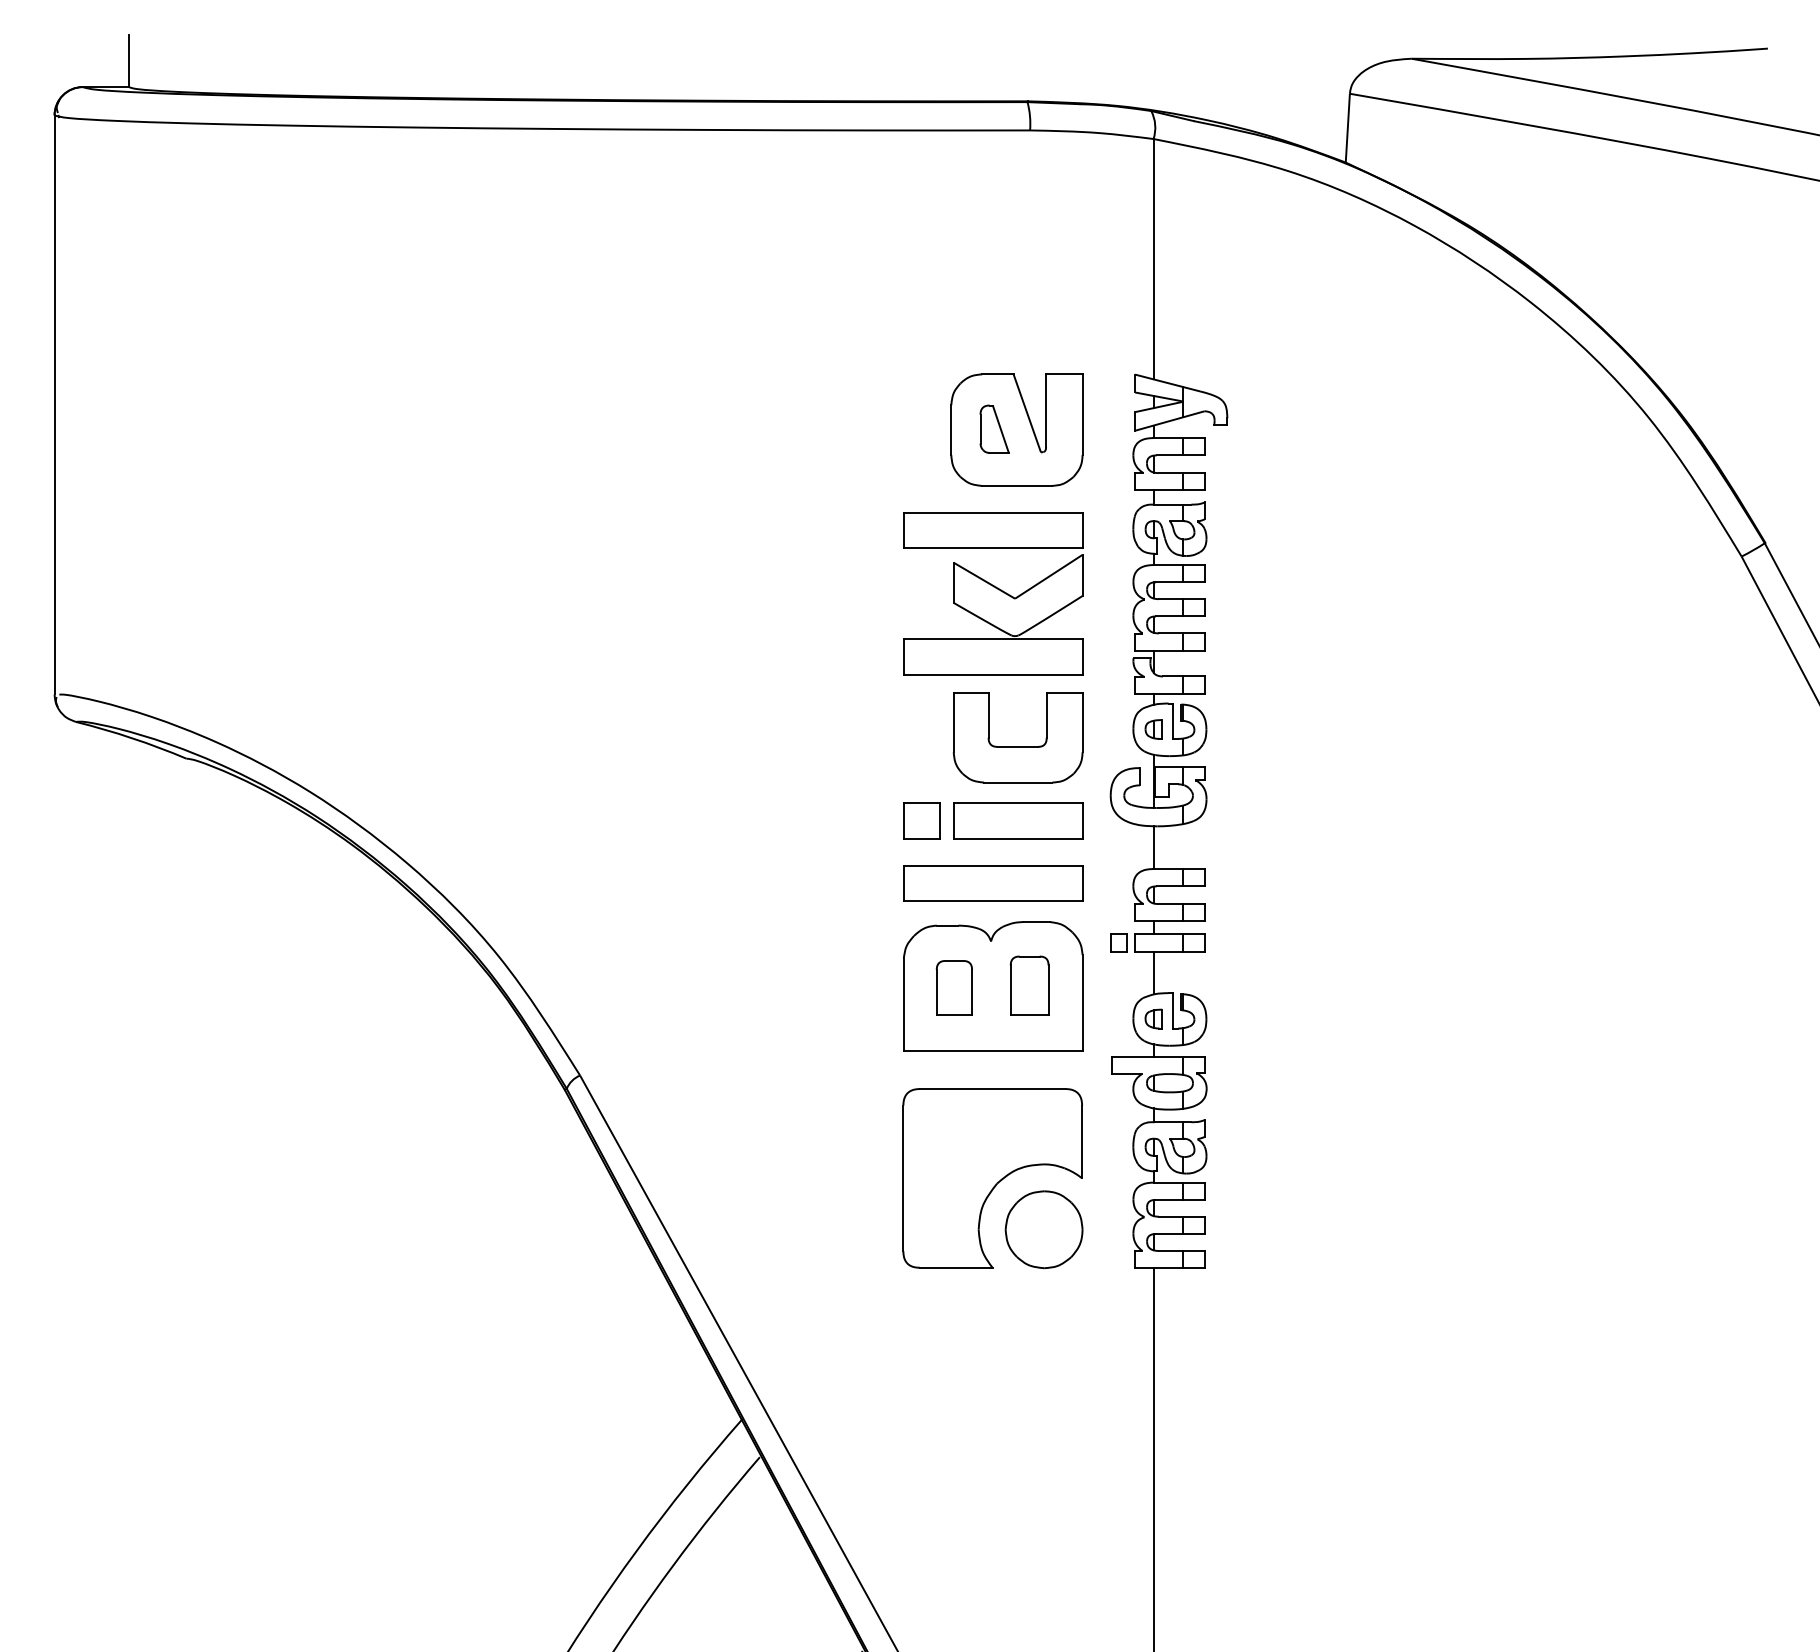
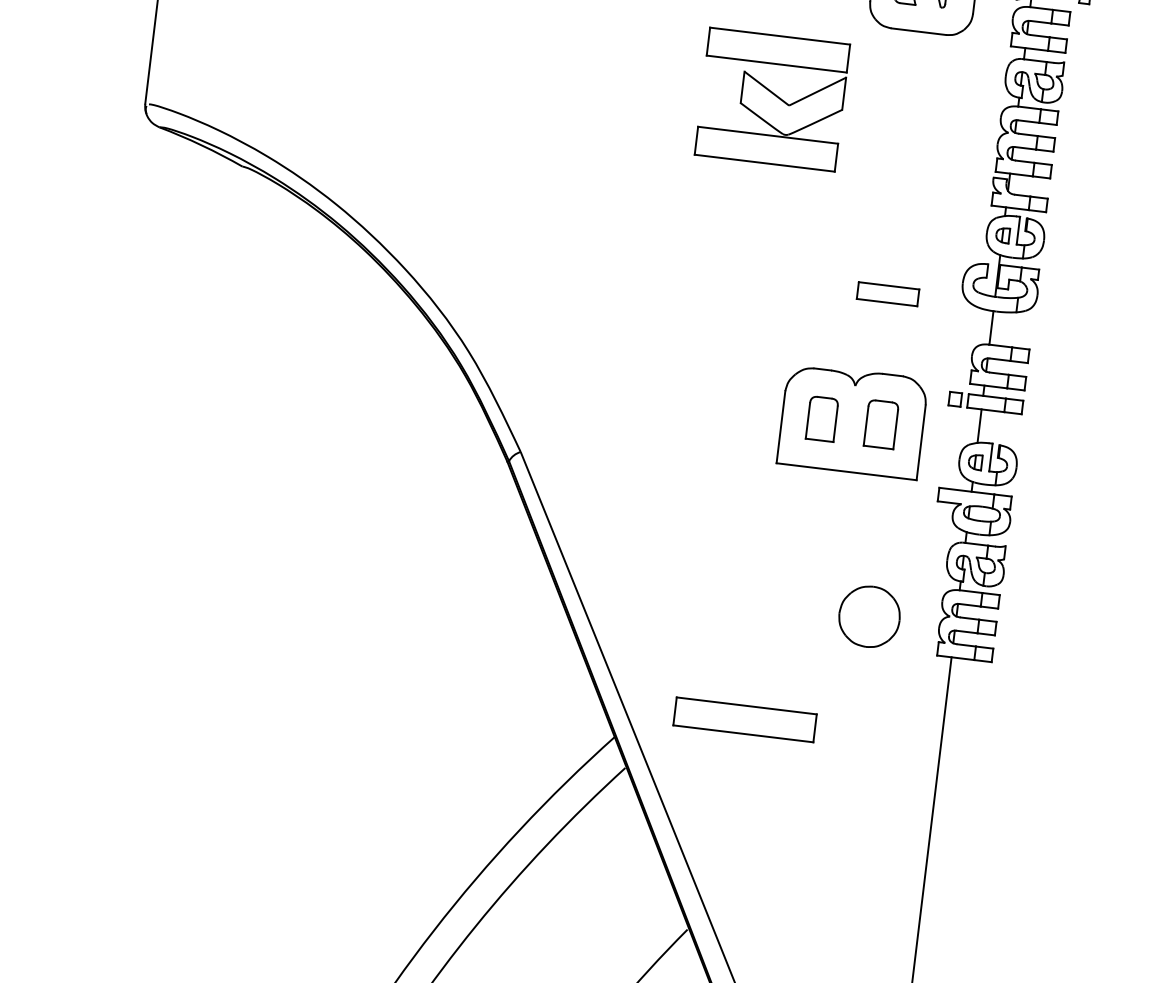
part: (993, 593) -> (772, 99), moved
part: (1017, 746) -> (894, 235), removed
part: (921, 820) -> (812, 284), removed
part: (1018, 820) -> (888, 293), size x0.6
part: (993, 883) -> (745, 719), moved
part: (992, 1178) -> (833, 571), removed

